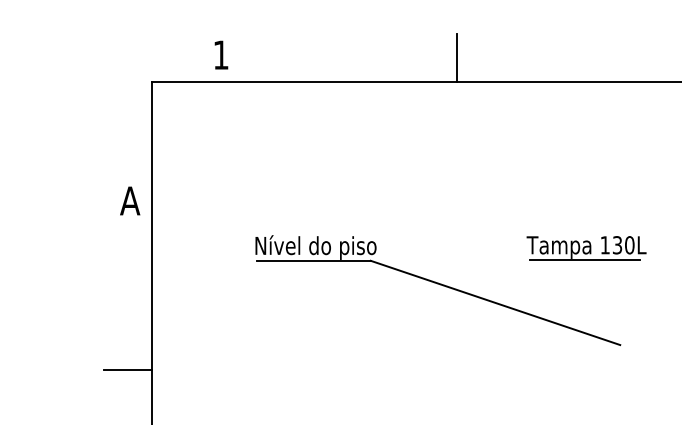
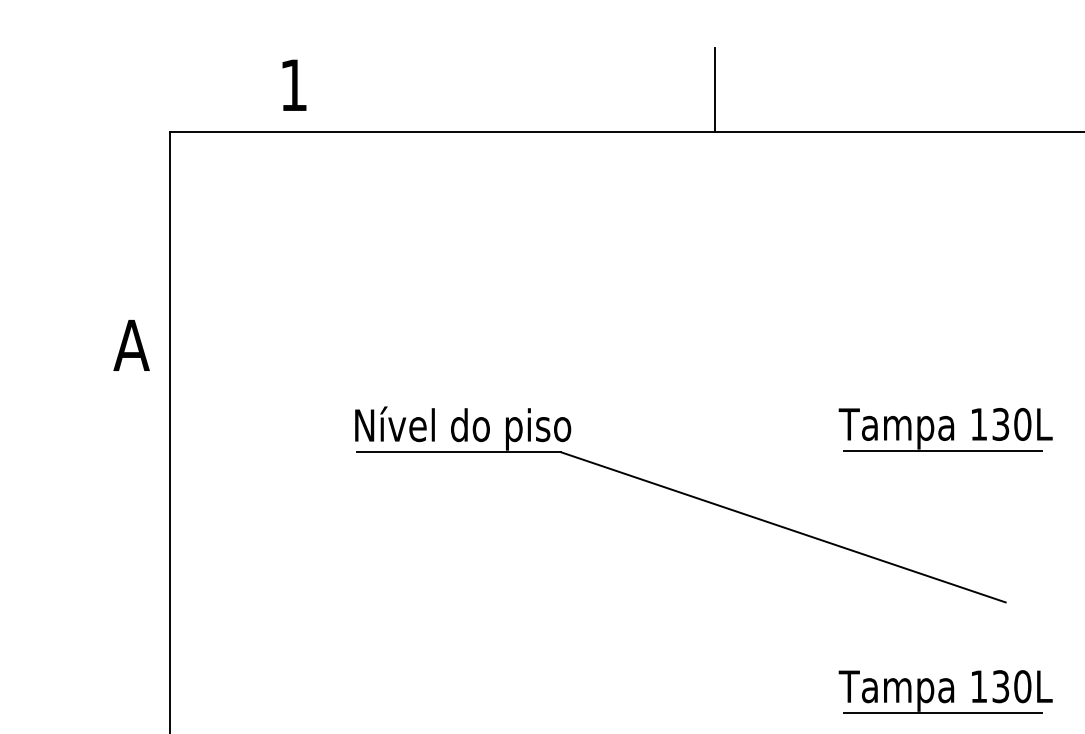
line: (127, 369) -> (126, 646), removed
part: (586, 395) -> (945, 692), added

